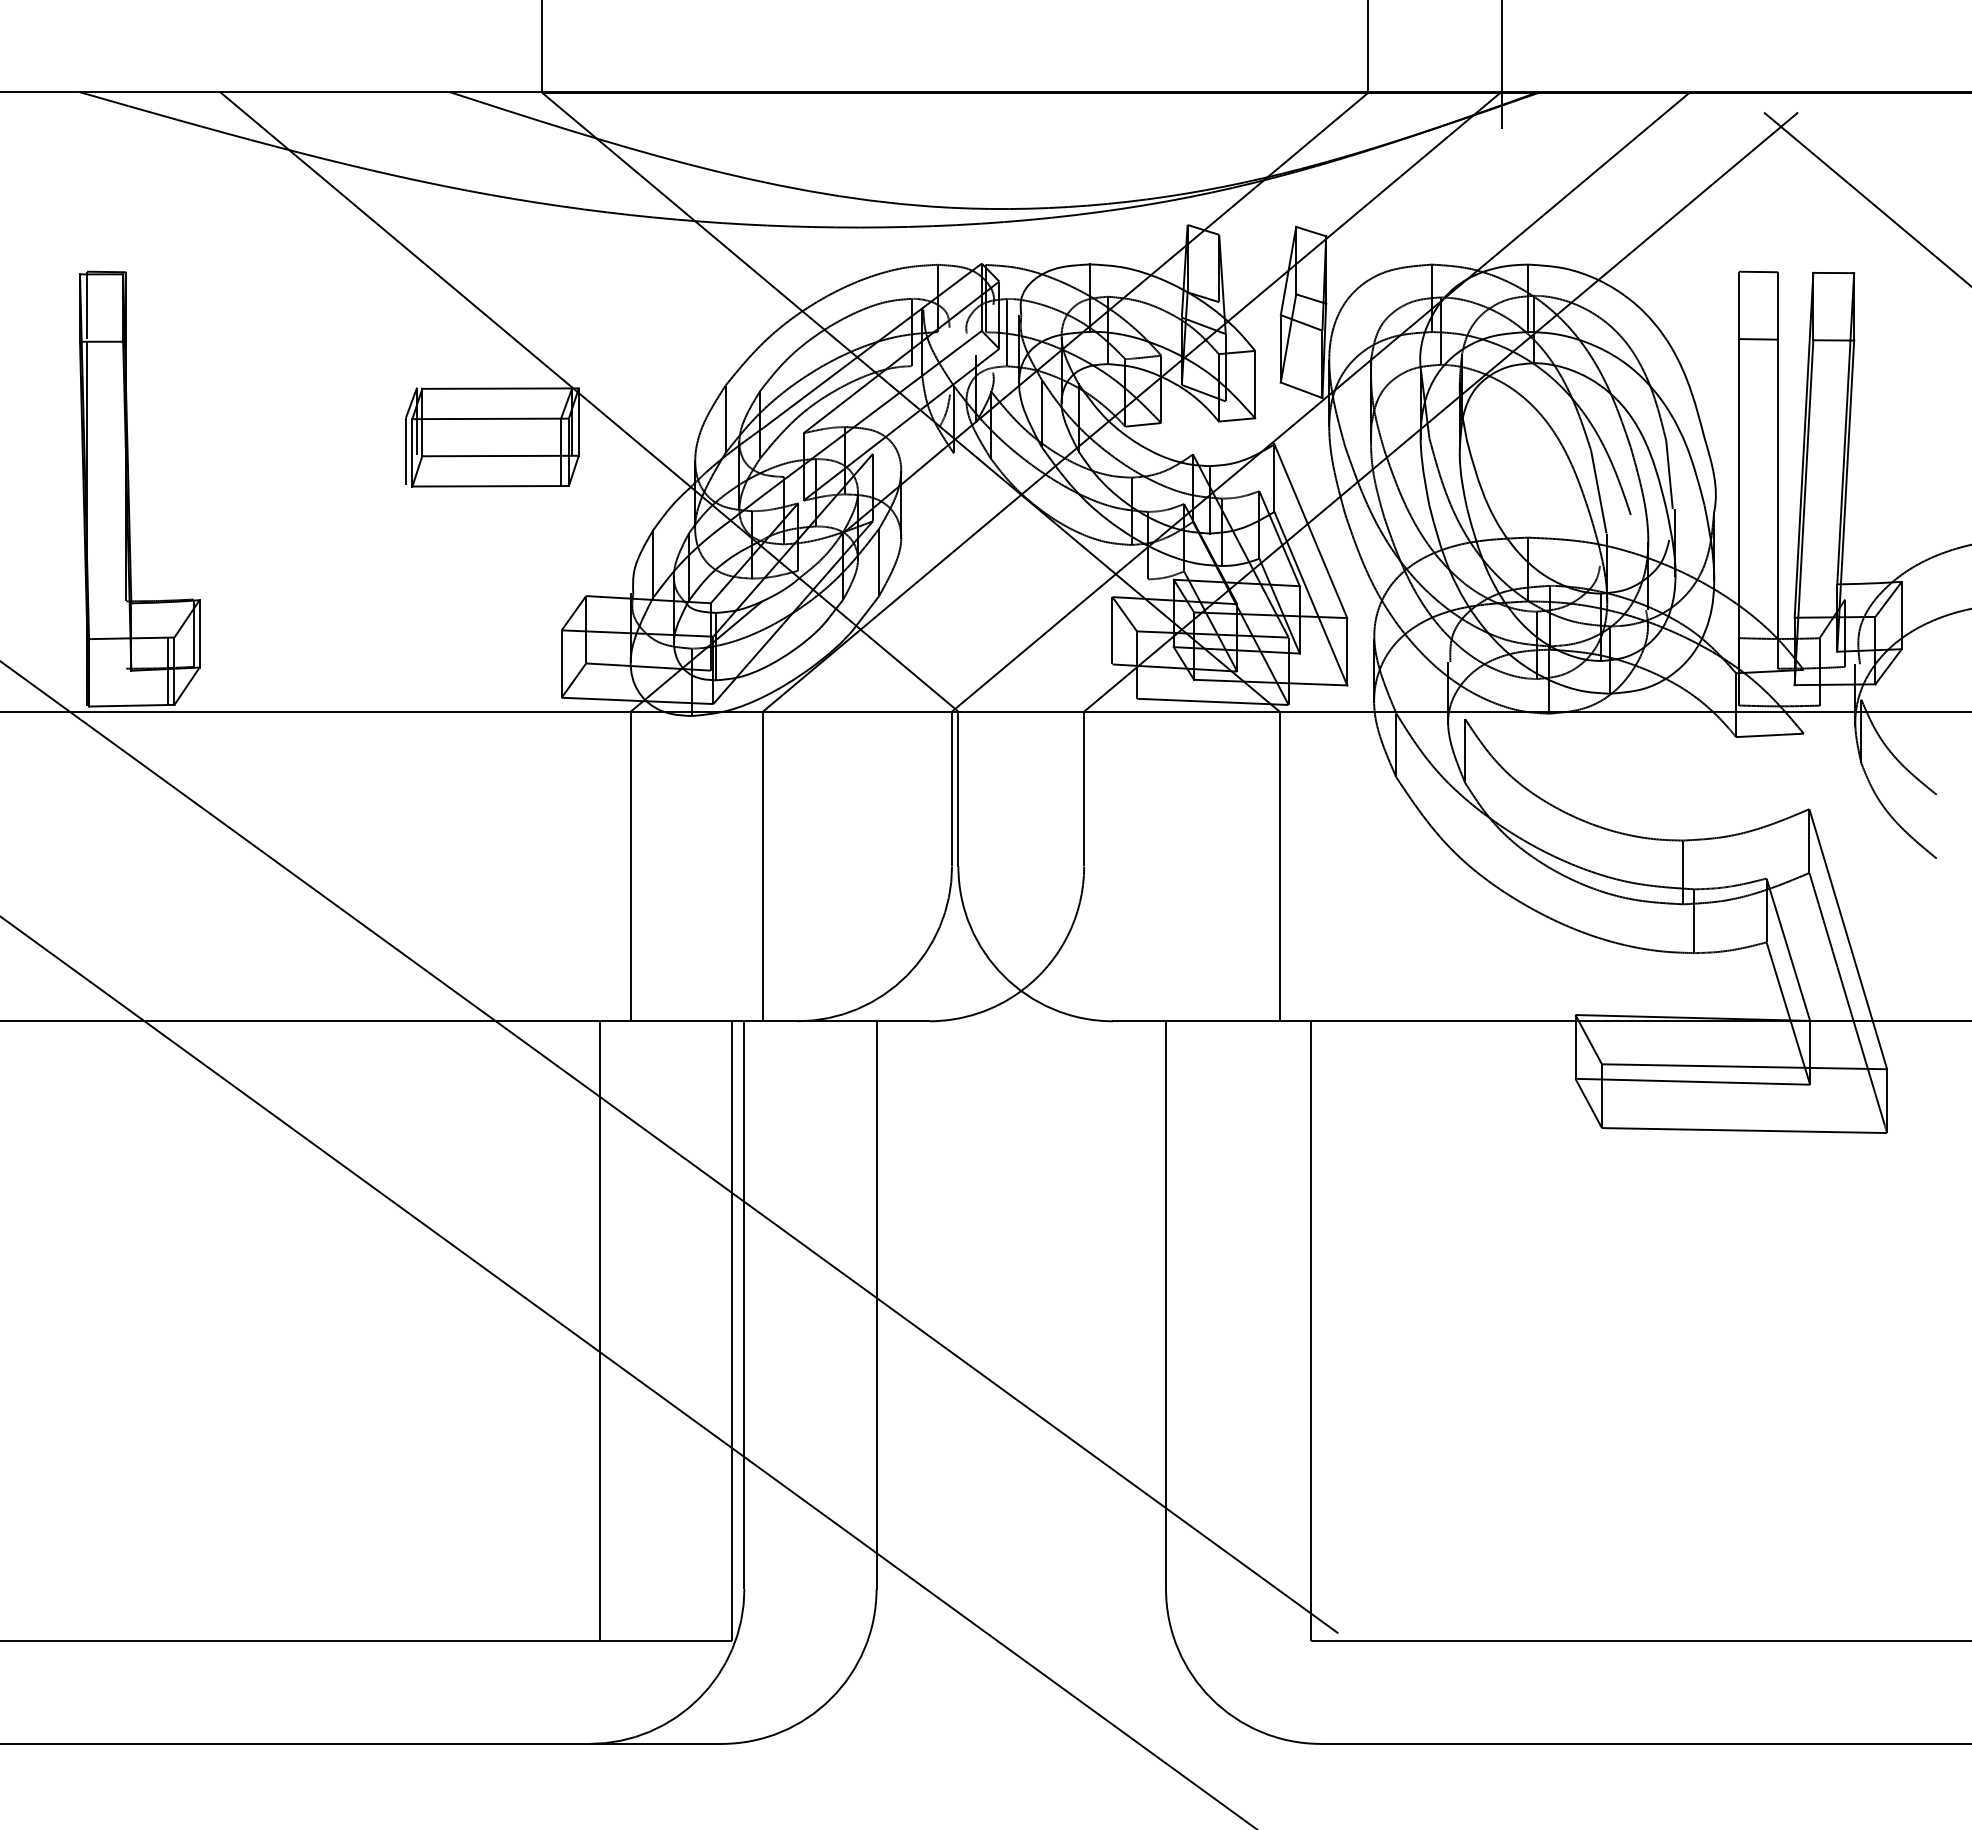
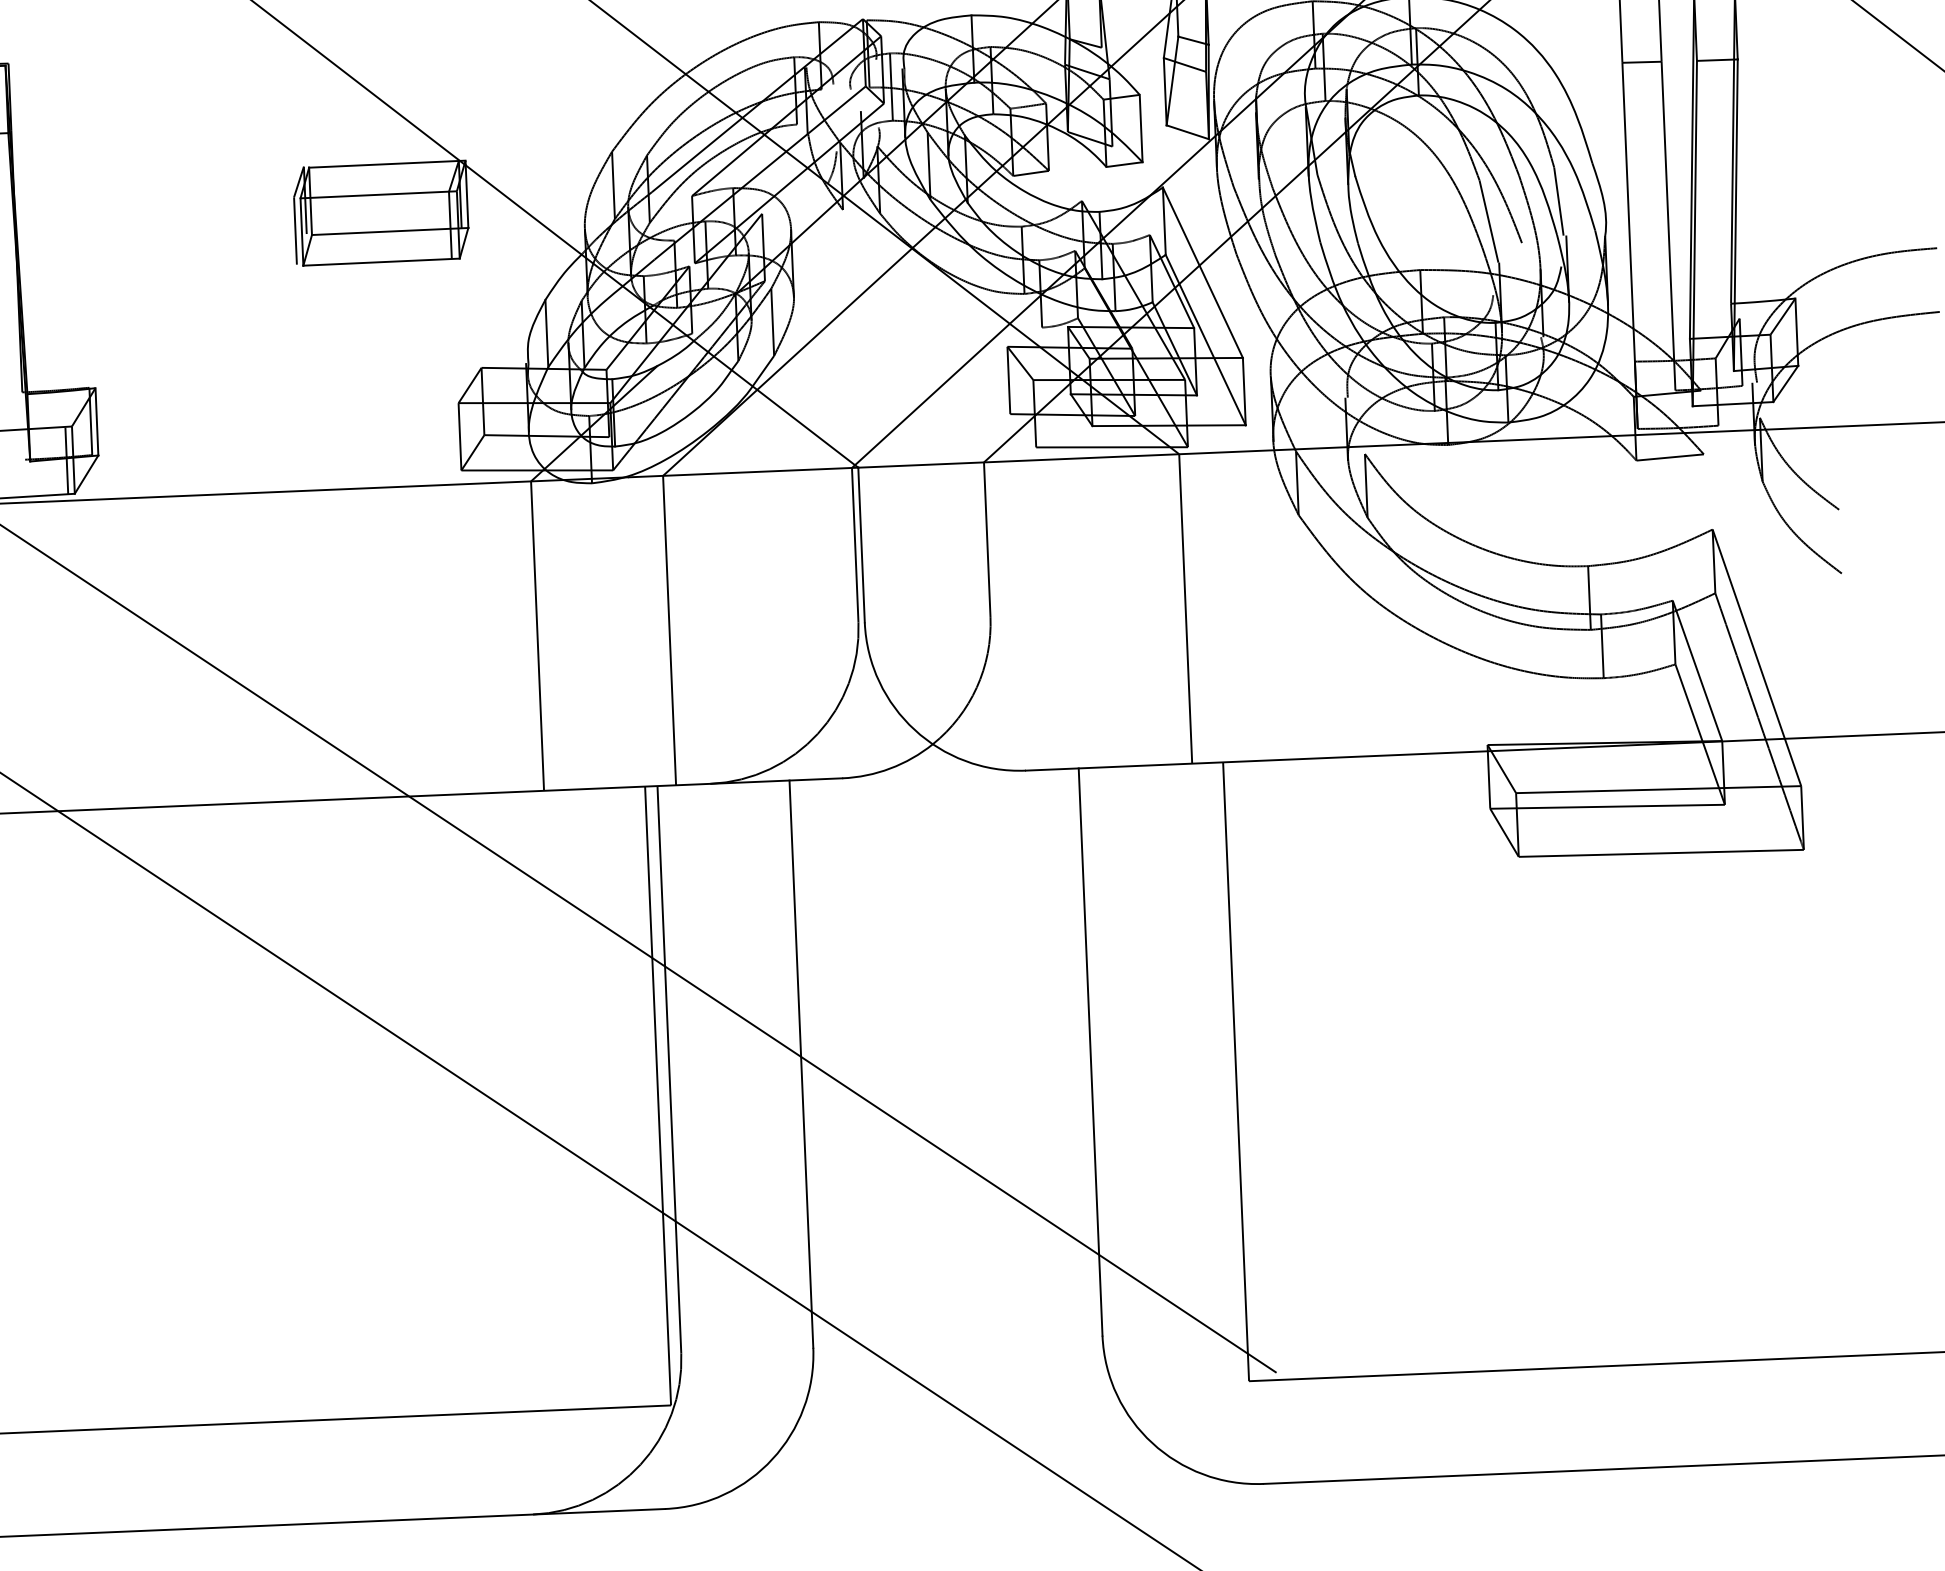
line: (599, 1330) -> (525, 1101), removed

